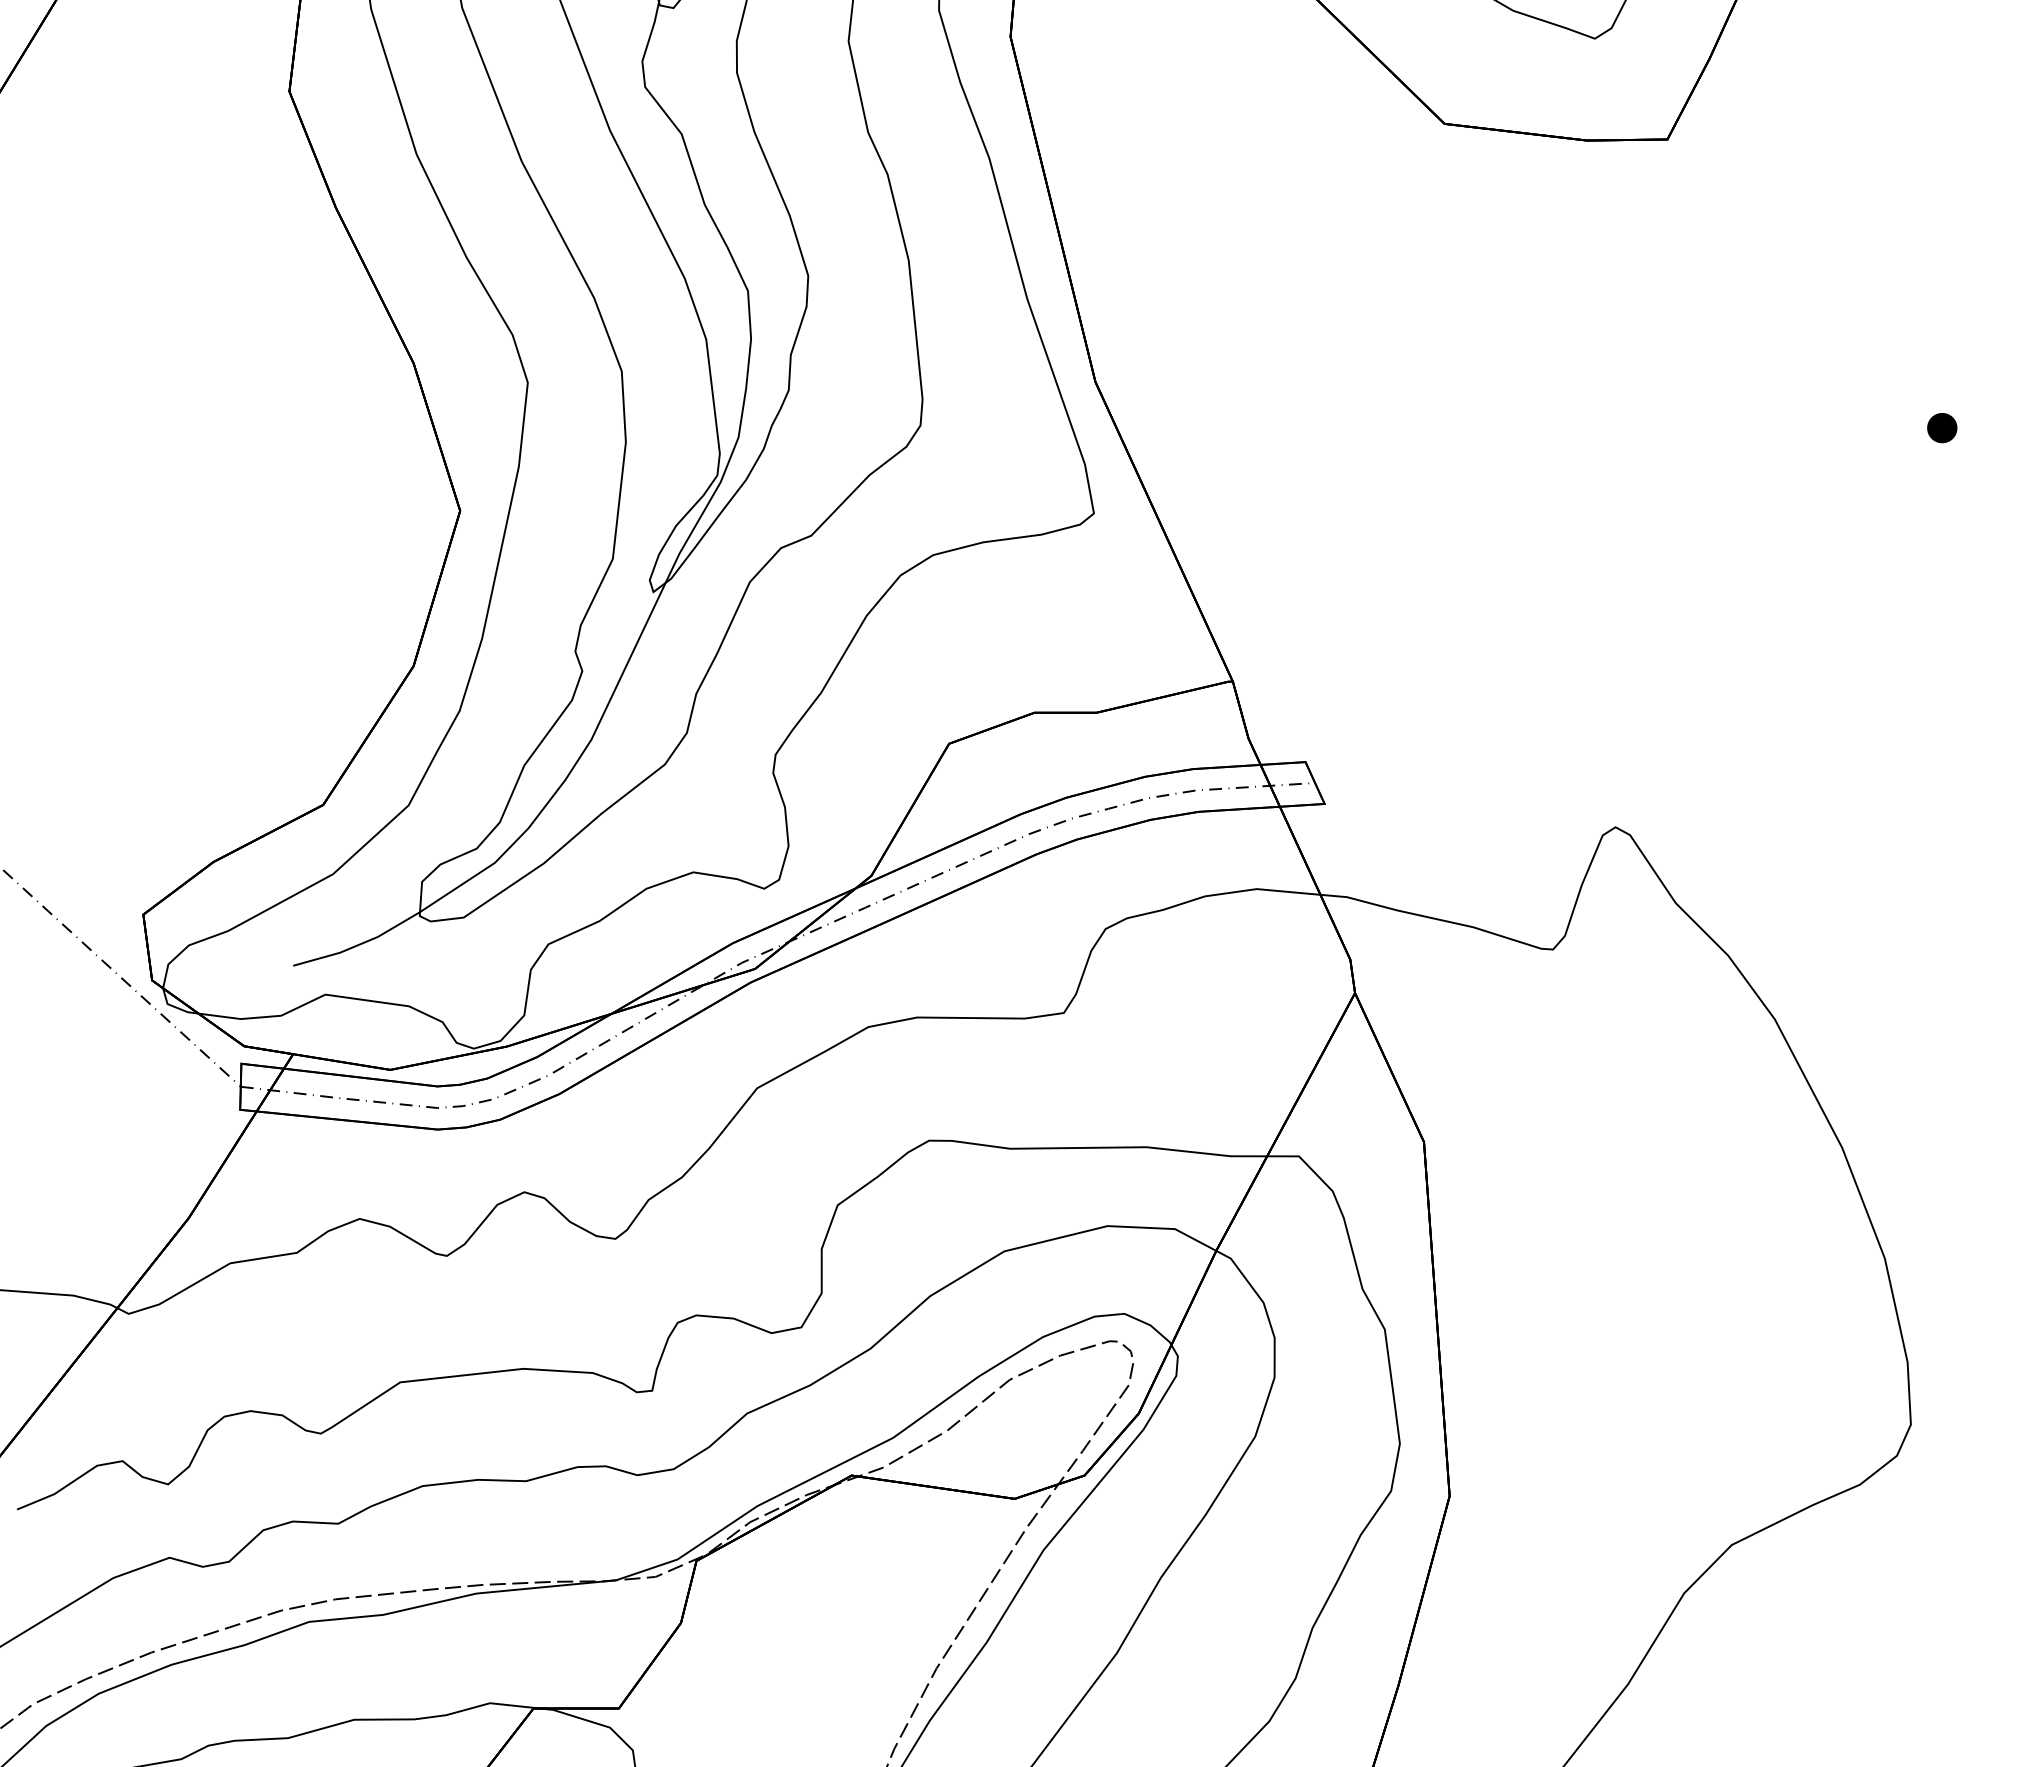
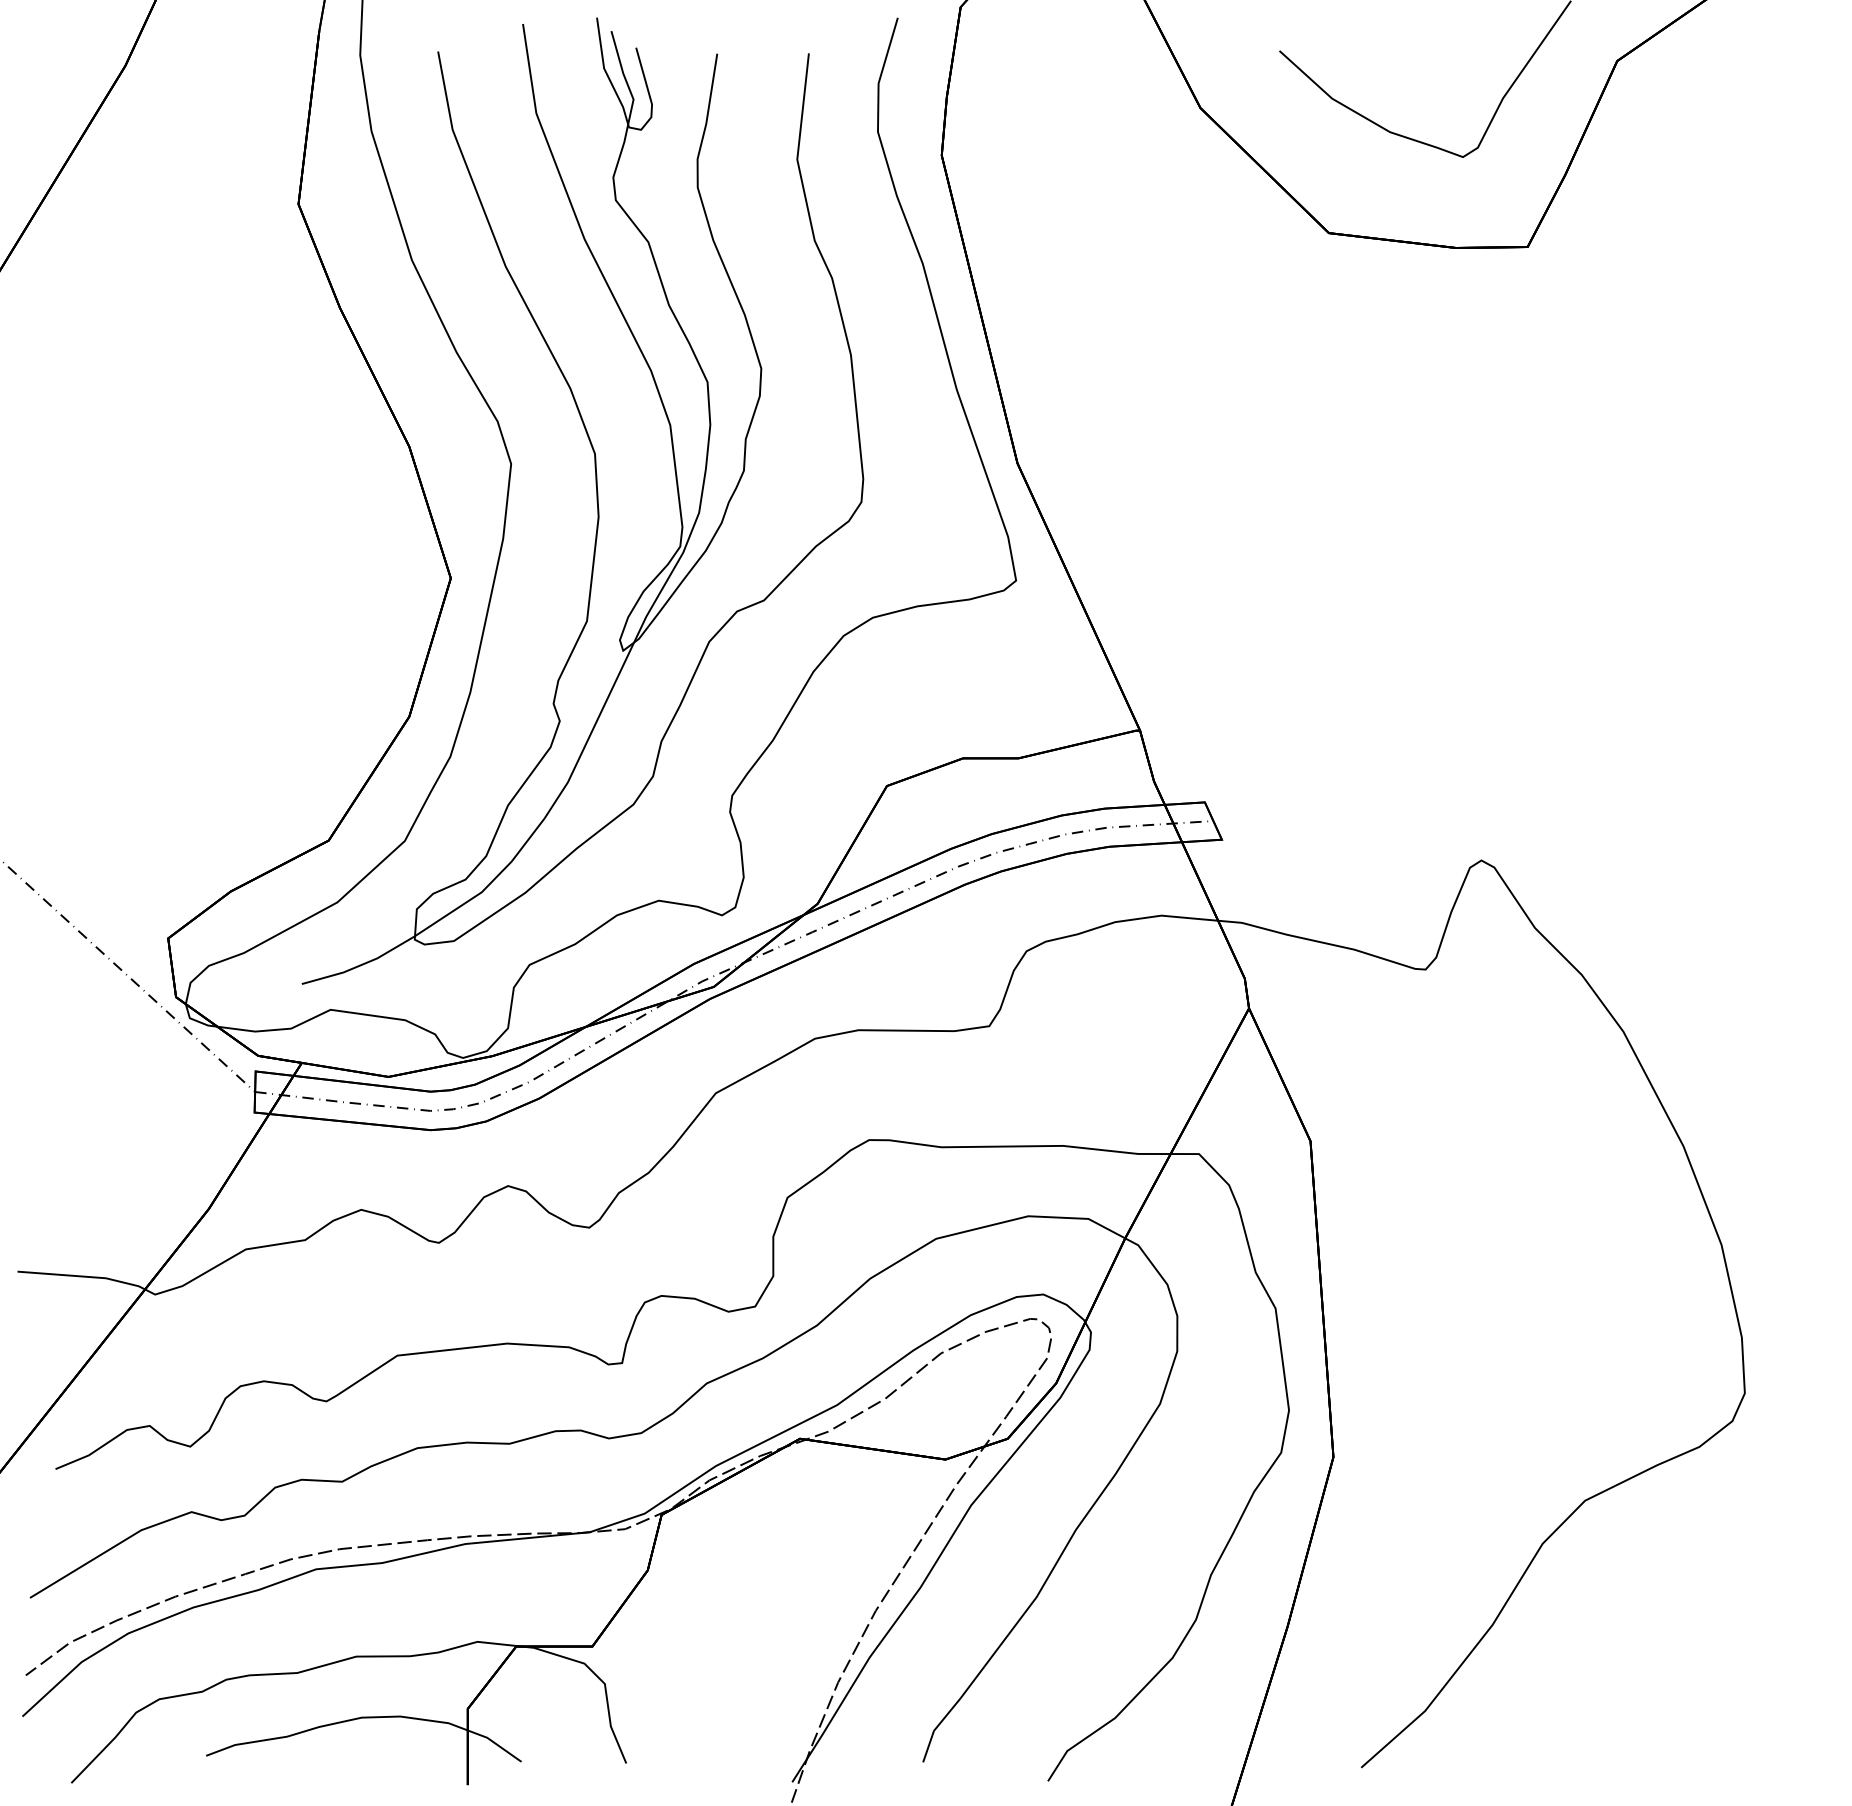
part: (1941, 428) -> (1772, 504), removed

